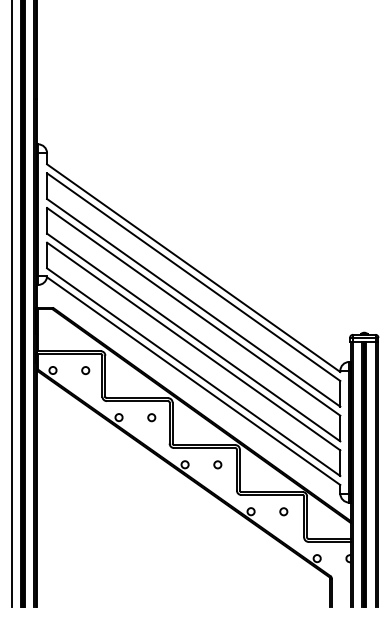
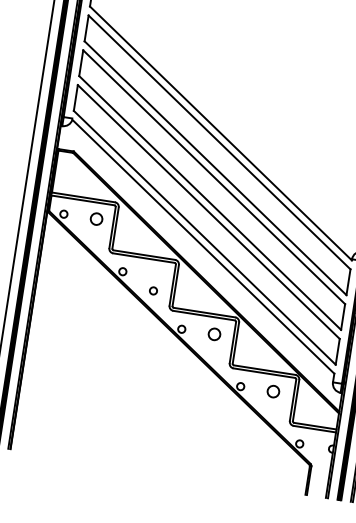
circle: (85, 370) -> (96, 219), size x1.6
circle: (151, 417) -> (153, 290), moved
circle: (217, 464) -> (214, 334), size x1.6
circle: (283, 511) -> (273, 391), size x1.6

